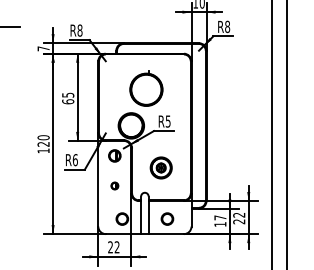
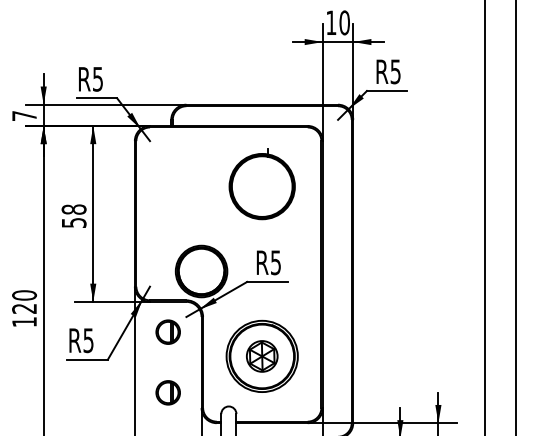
text: (227, 26) -> (395, 70), R8 -> R5
text: (79, 30) -> (96, 79), R8 -> R5
part: (146, 88) -> (262, 183), moved
text: (68, 98) -> (74, 216), 65 -> 58
text: (74, 160) -> (86, 341), R6 -> R5
part: (160, 167) -> (260, 355), size x1.67
part: (114, 185) -> (167, 391), size x1.67

